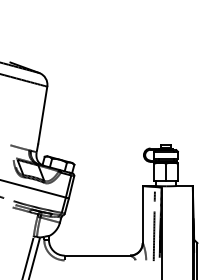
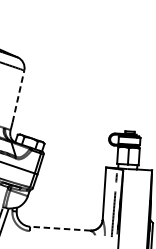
line: (42, 115) -> (18, 96), solid -> dashed
line: (97, 255) -> (60, 228), solid -> dashed

